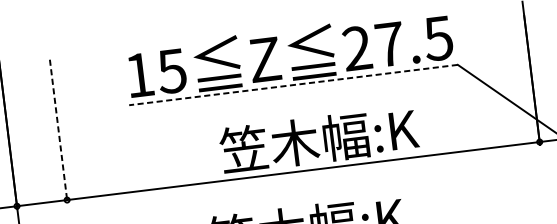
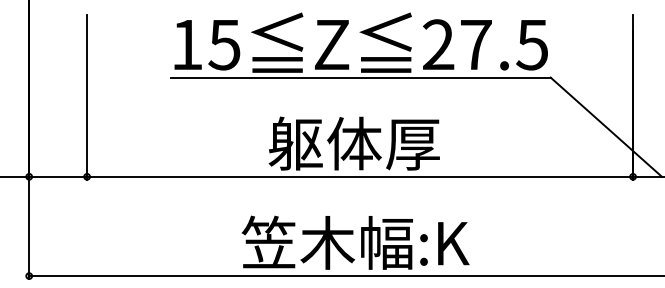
line: (293, 85) -> (360, 77), dashed -> solid
line: (59, 131) -> (87, 97), dashed -> solid
text: (319, 139) -> (382, 143), 笠木幅:K -> 躯体厚

